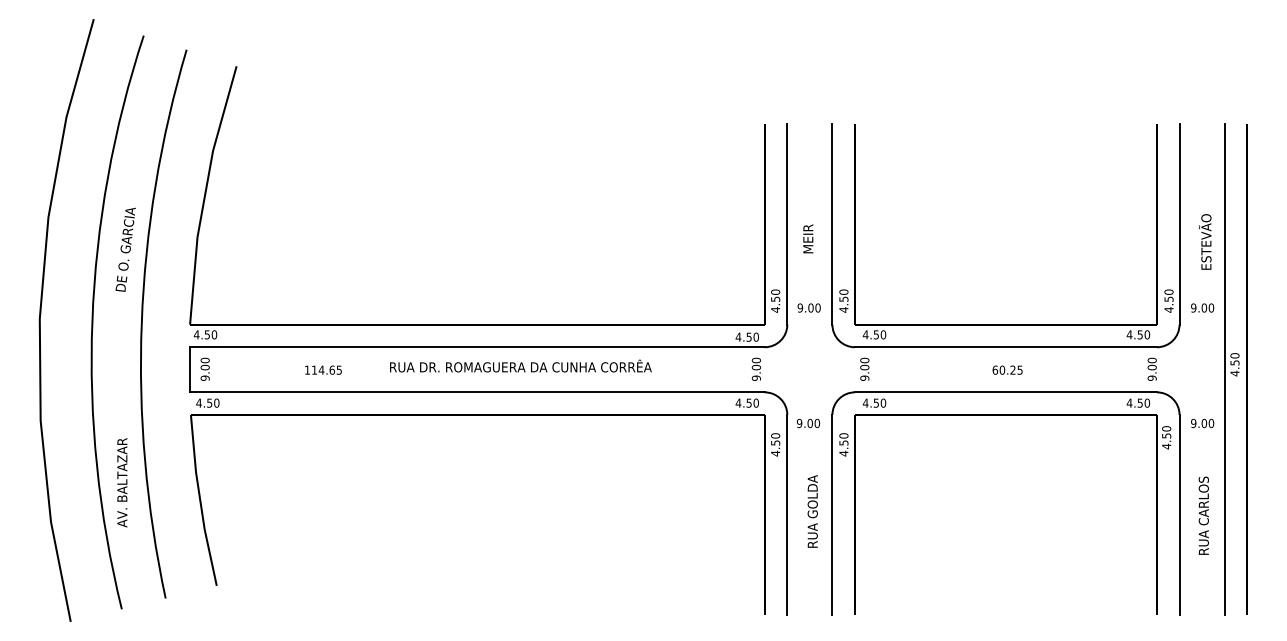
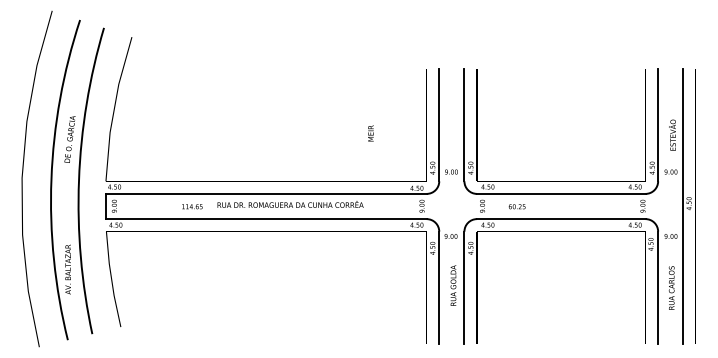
text: (807, 238) -> (370, 133), moved
text: (323, 369) -> (192, 206), moved
text: (1006, 369) -> (516, 206), moved

